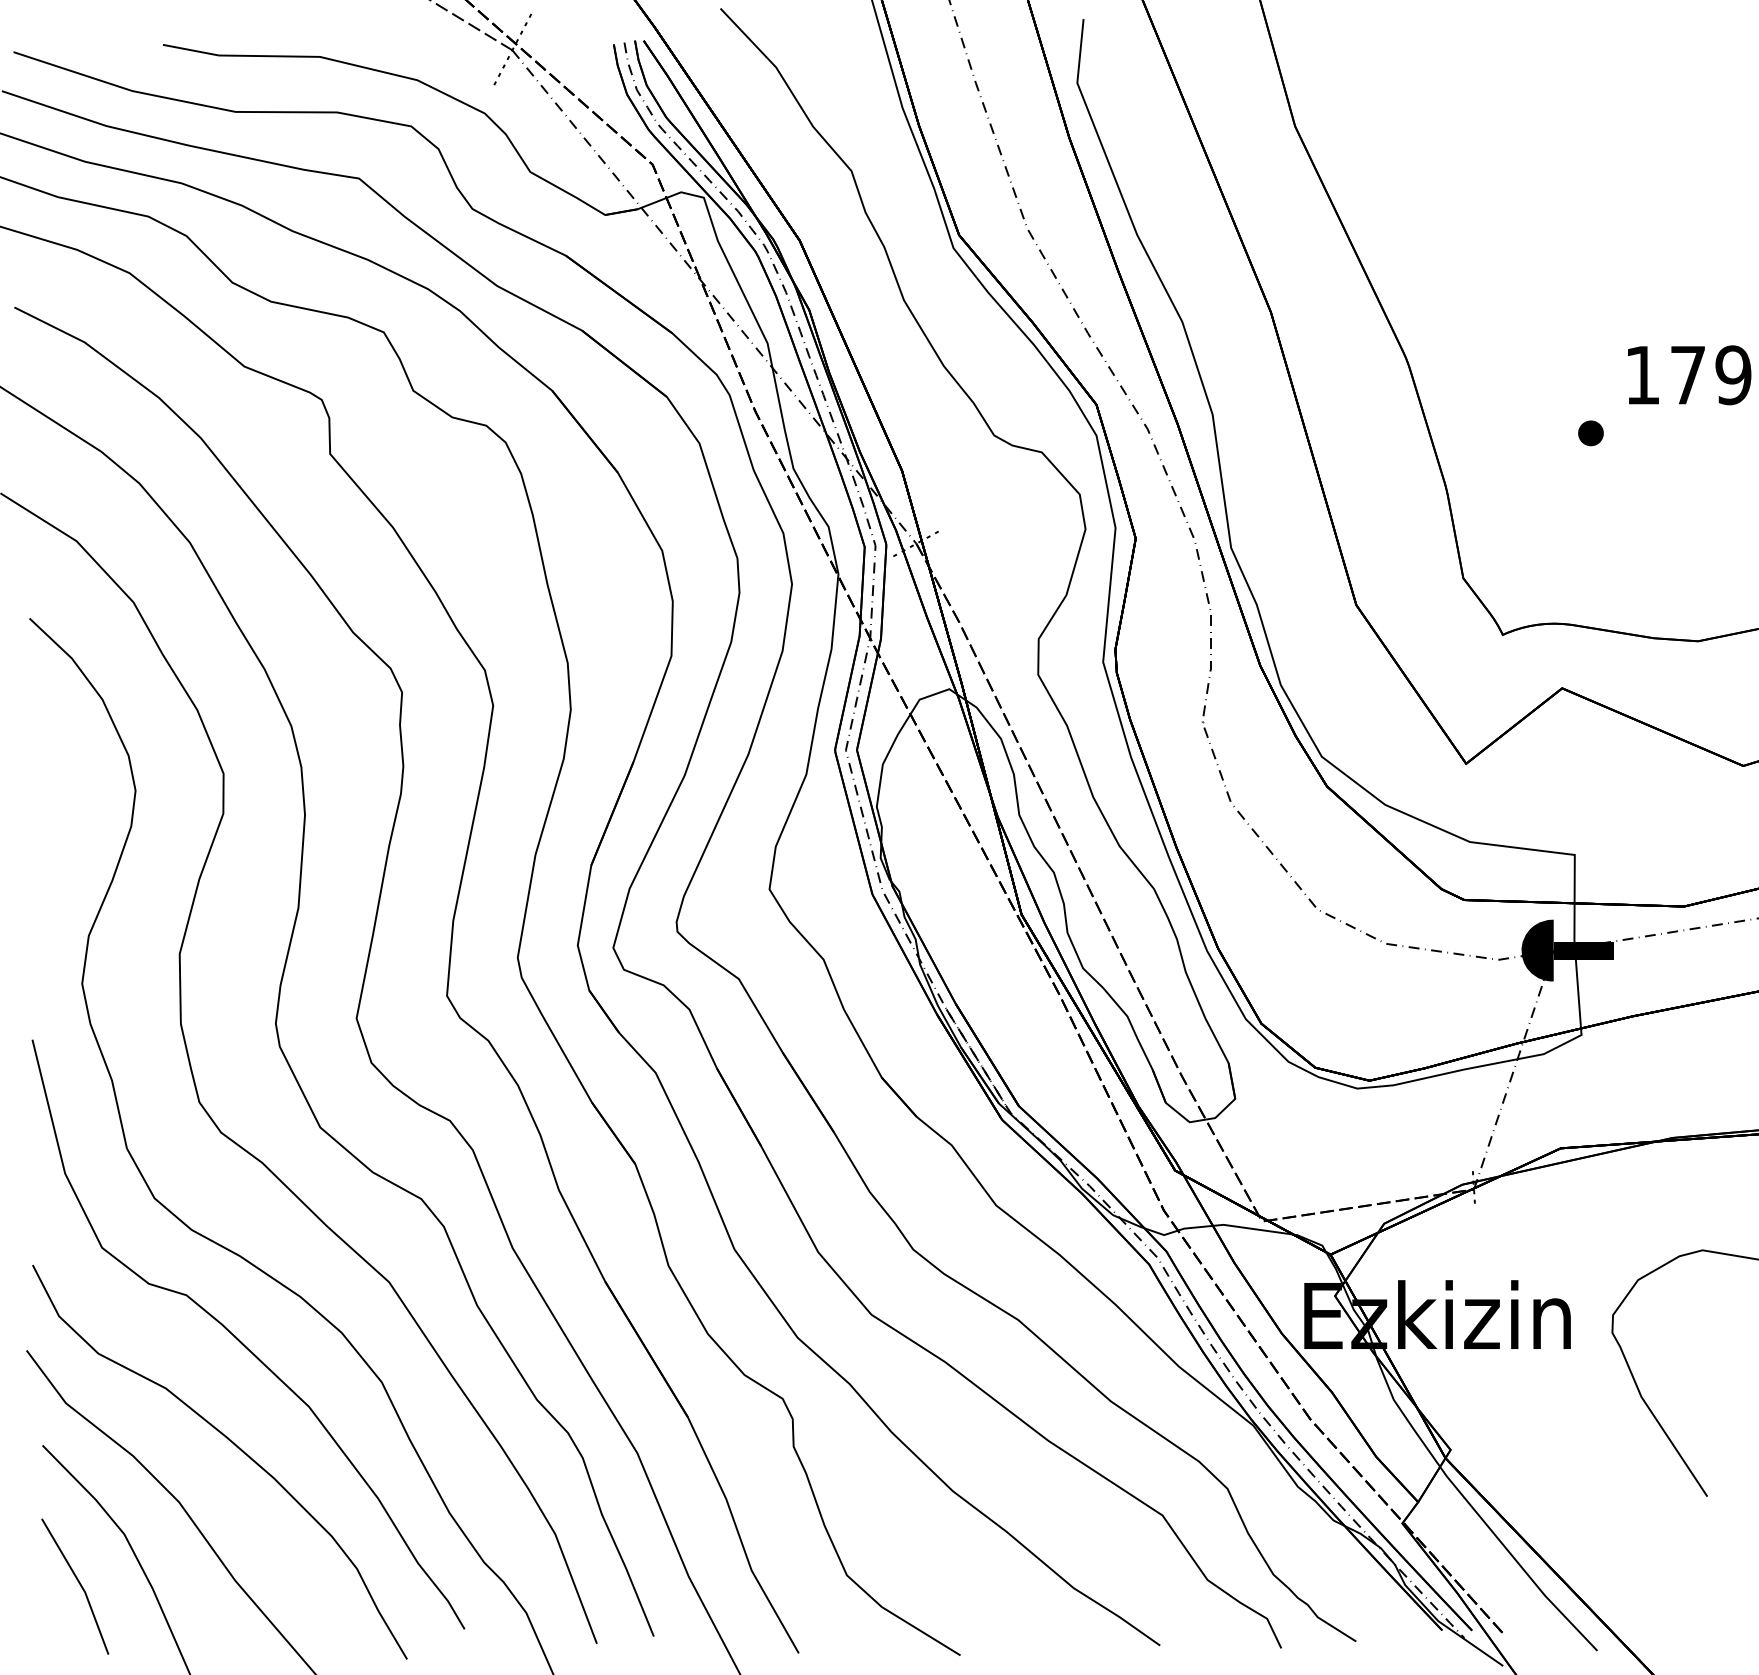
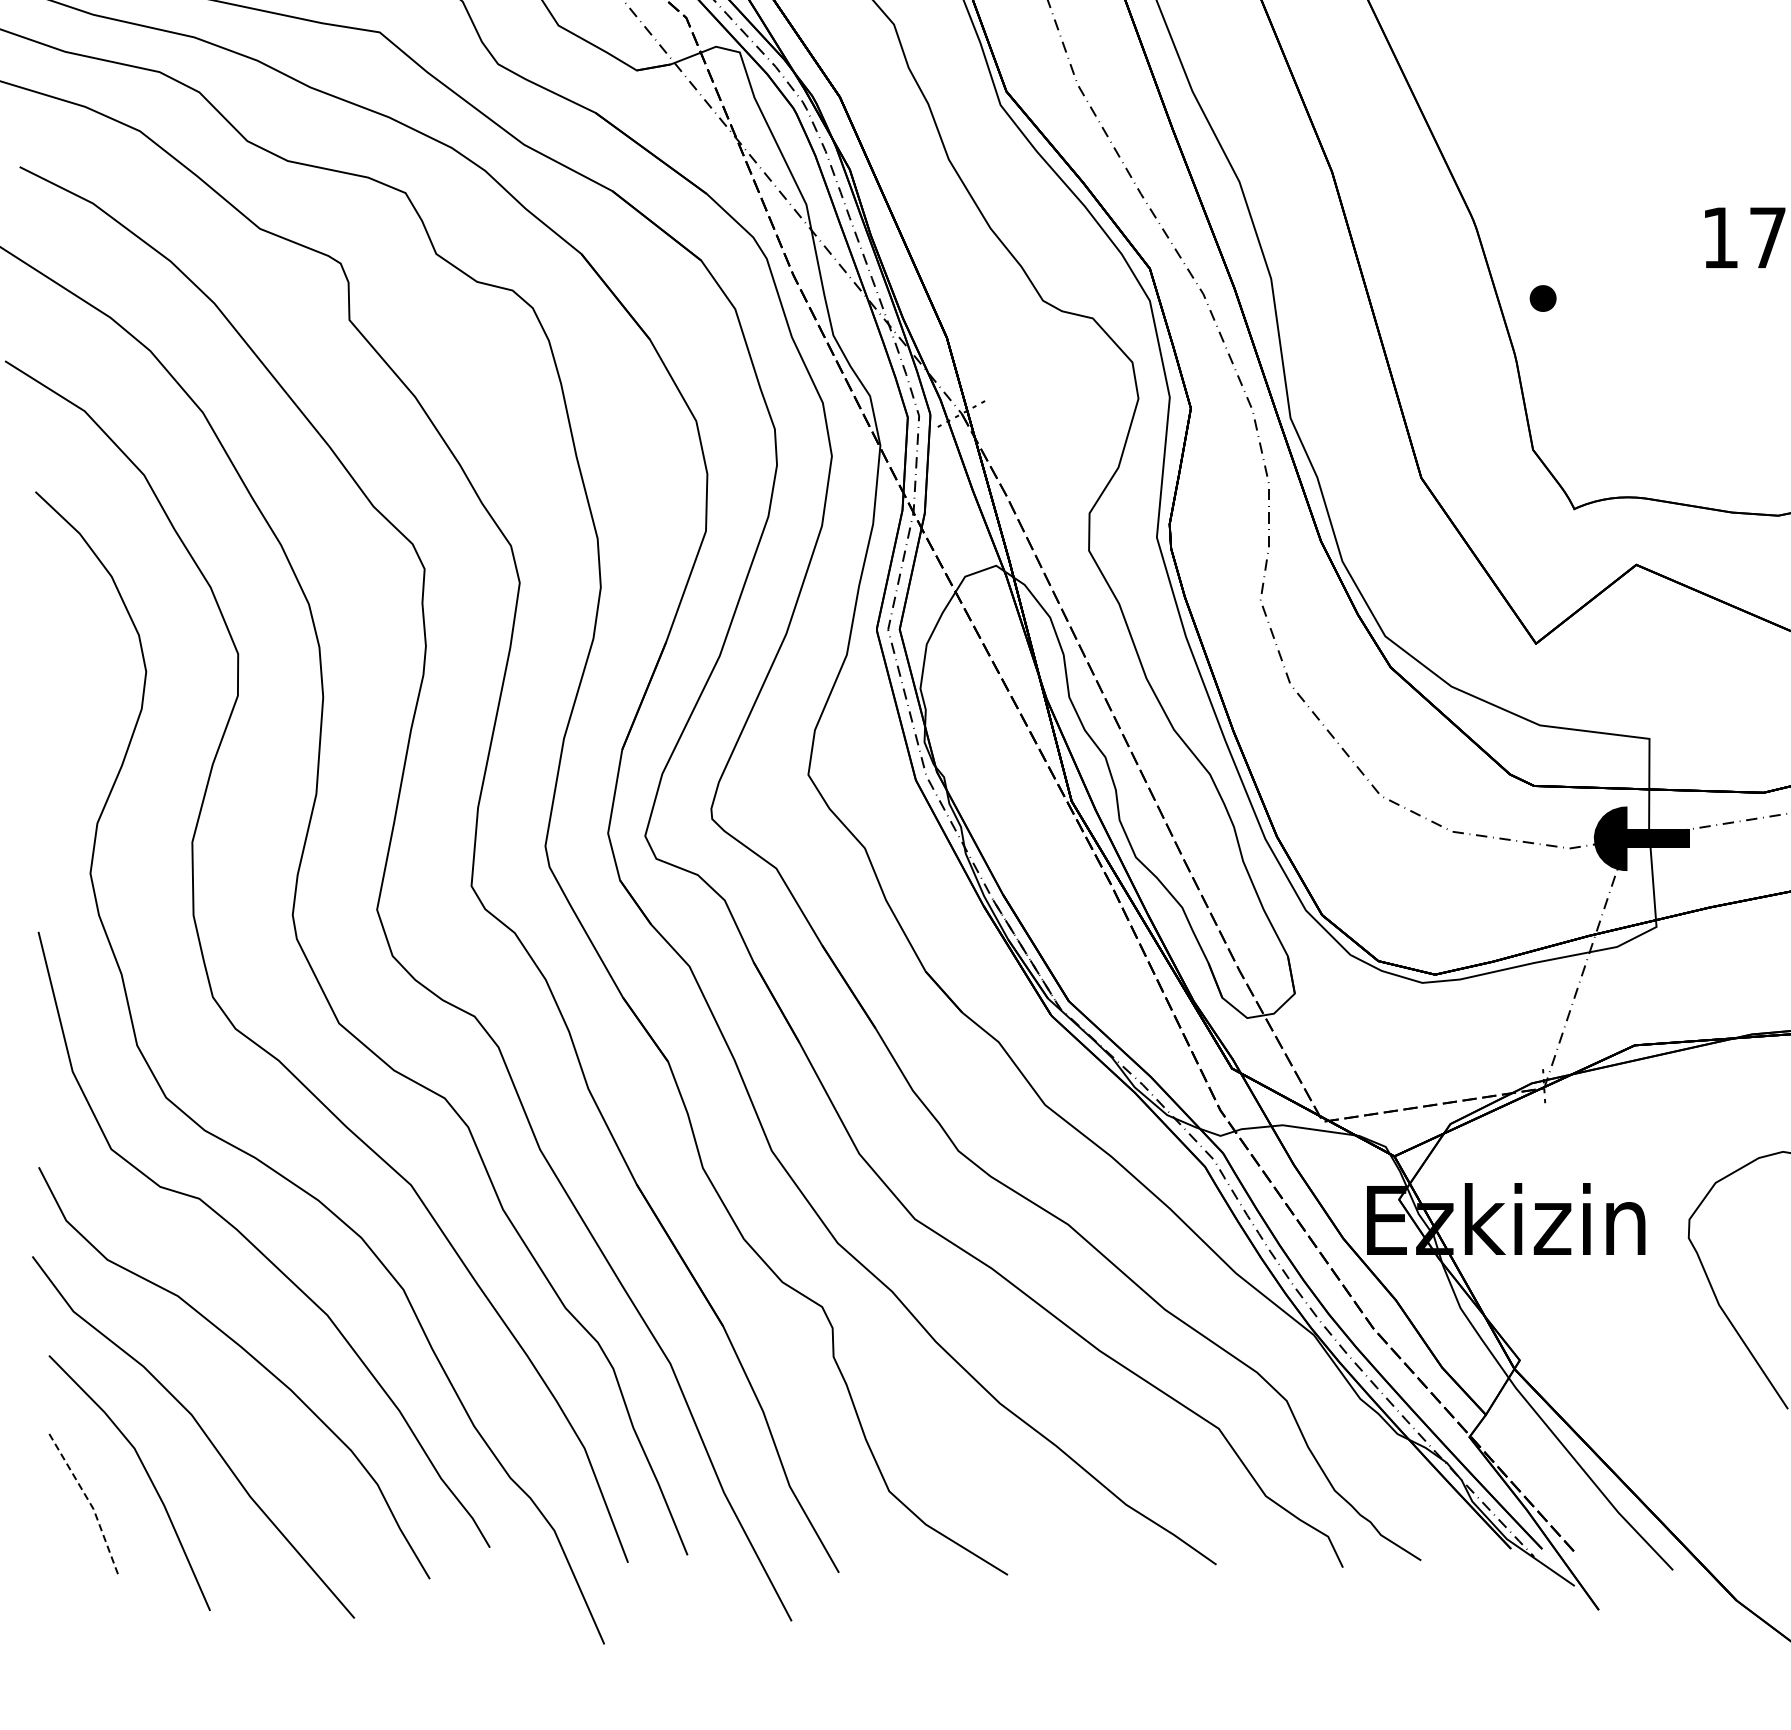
part: (1590, 433) -> (1542, 298), moved
line: (80, 1584) -> (88, 1500), solid -> dashed

